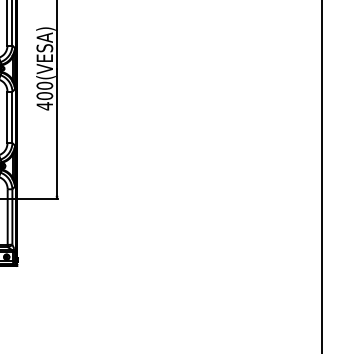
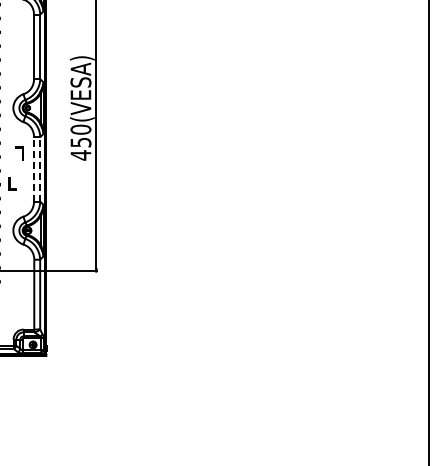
text: (44, 96) -> (80, 142), 400(VESA) -> 450(VESA)
line: (7, 116) -> (34, 168), solid -> dashed
line: (12, 116) -> (40, 168), solid -> dashed

